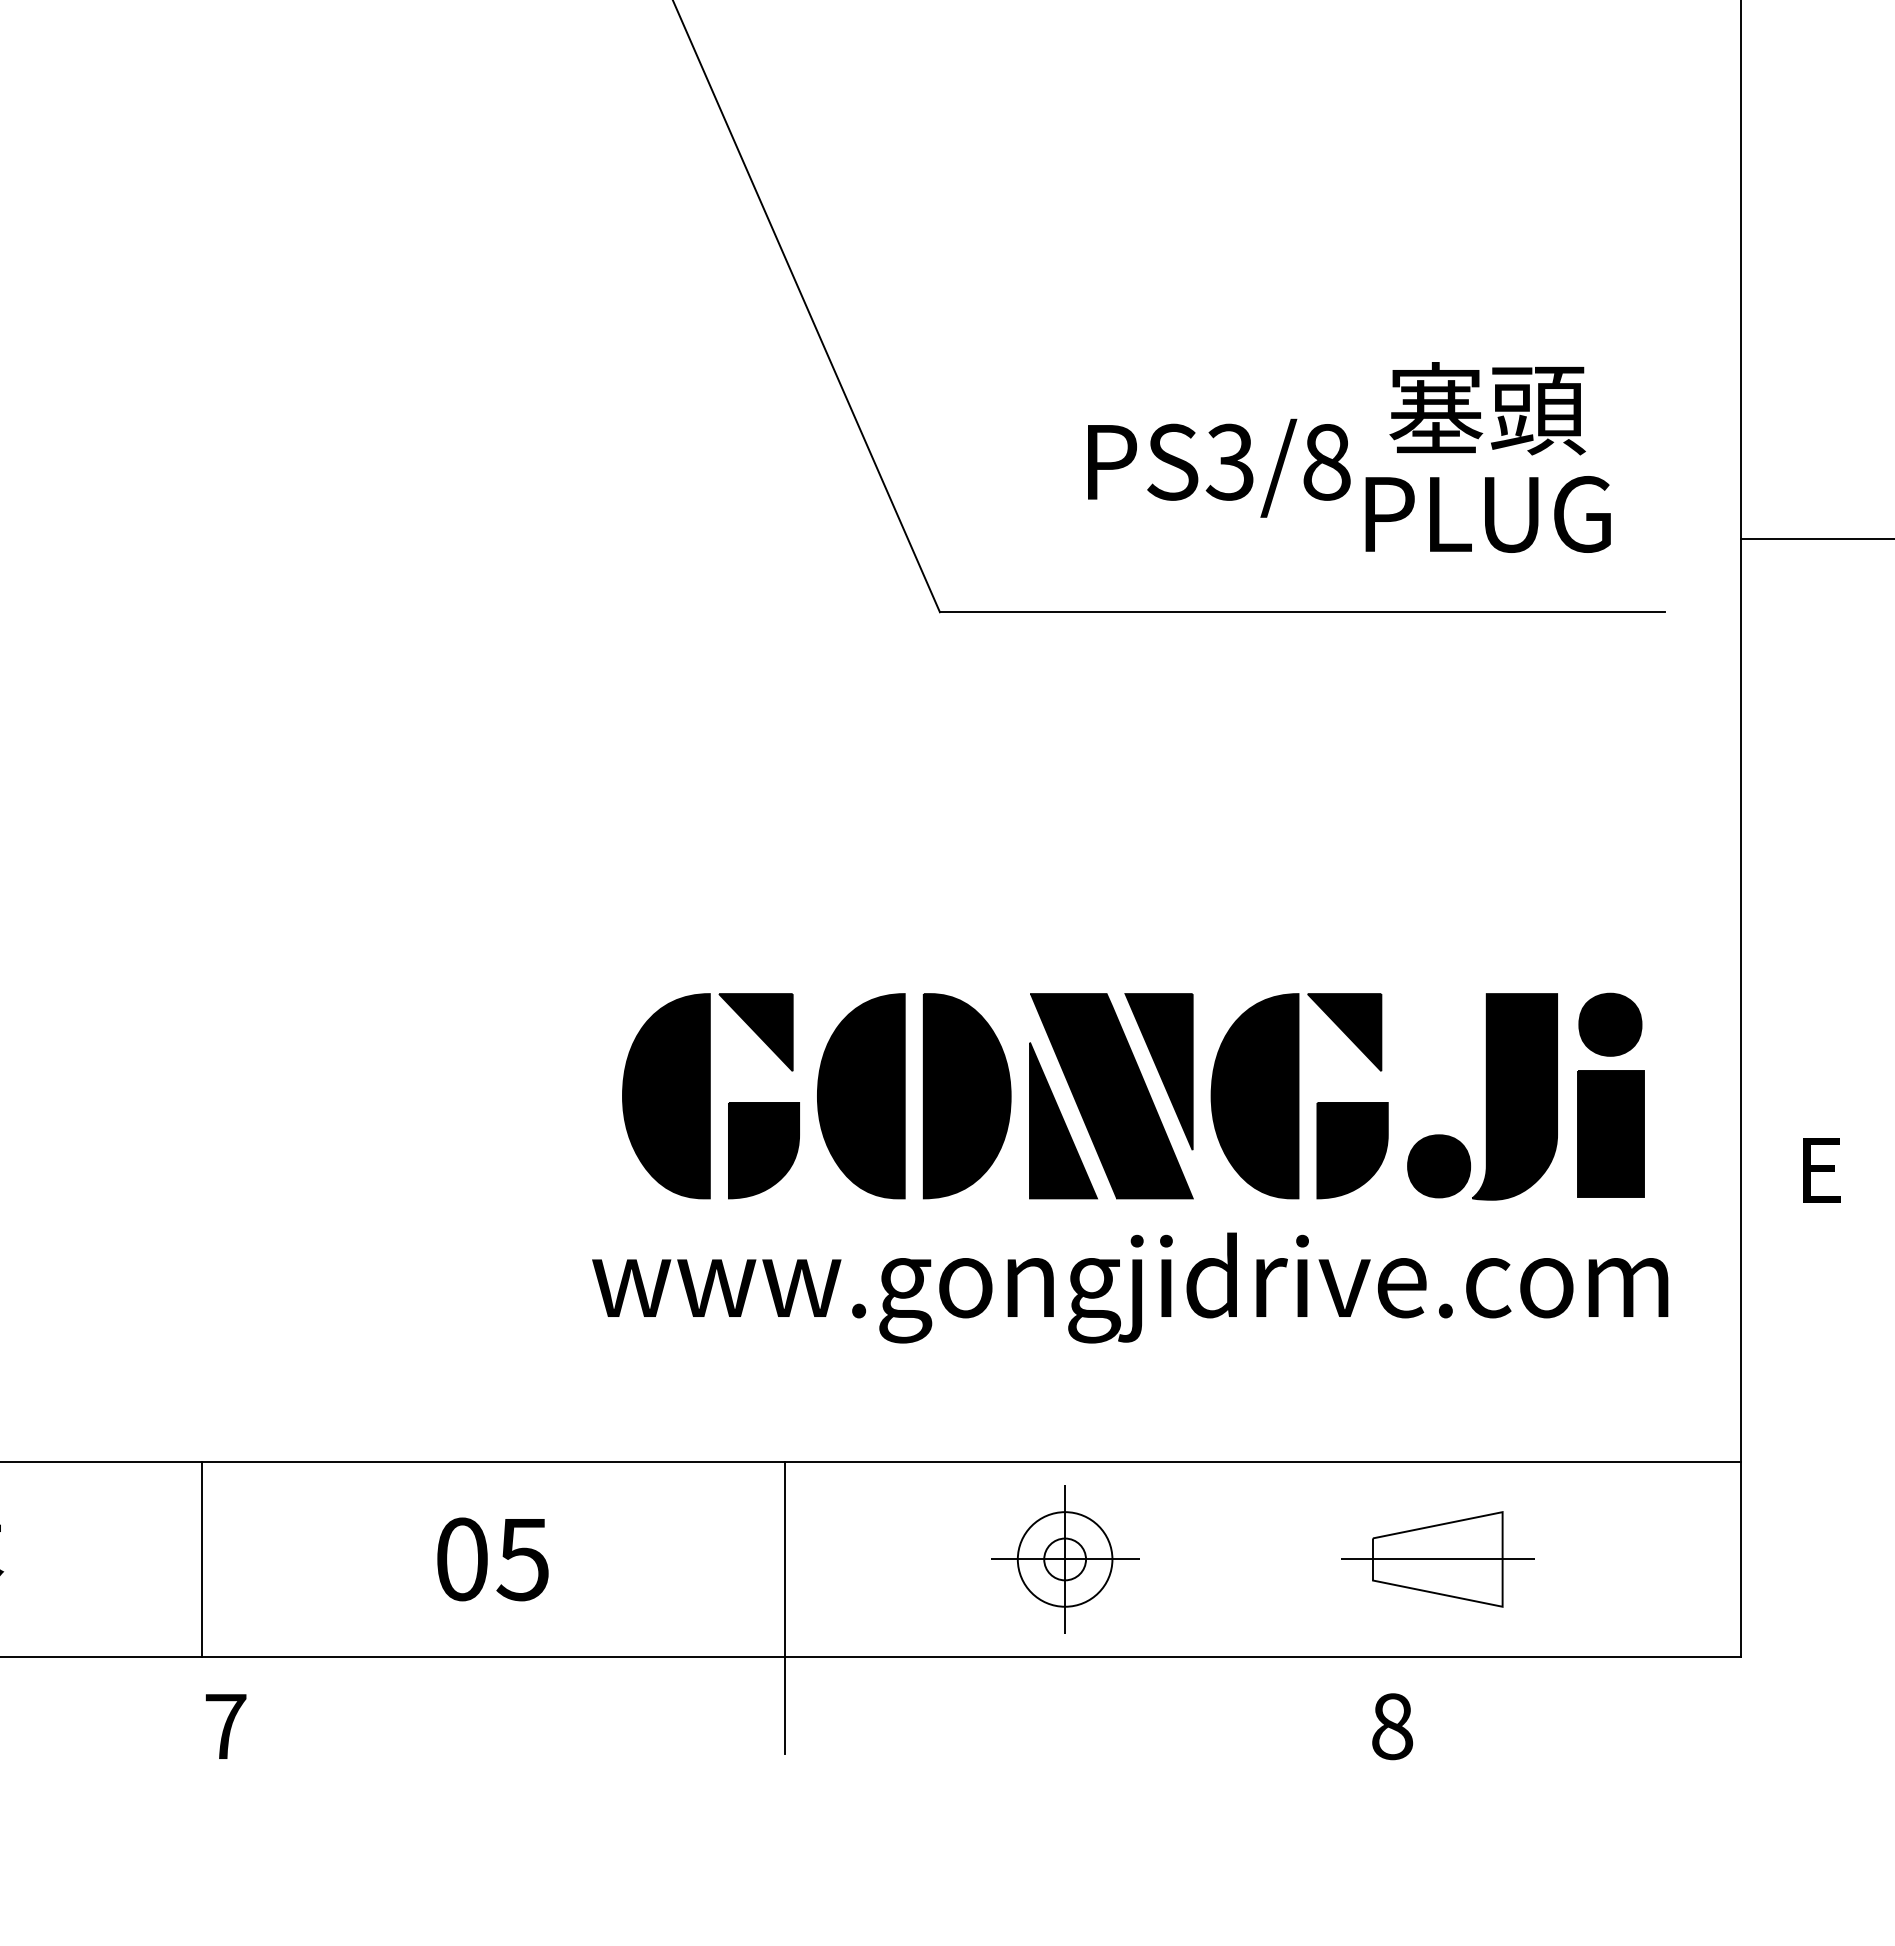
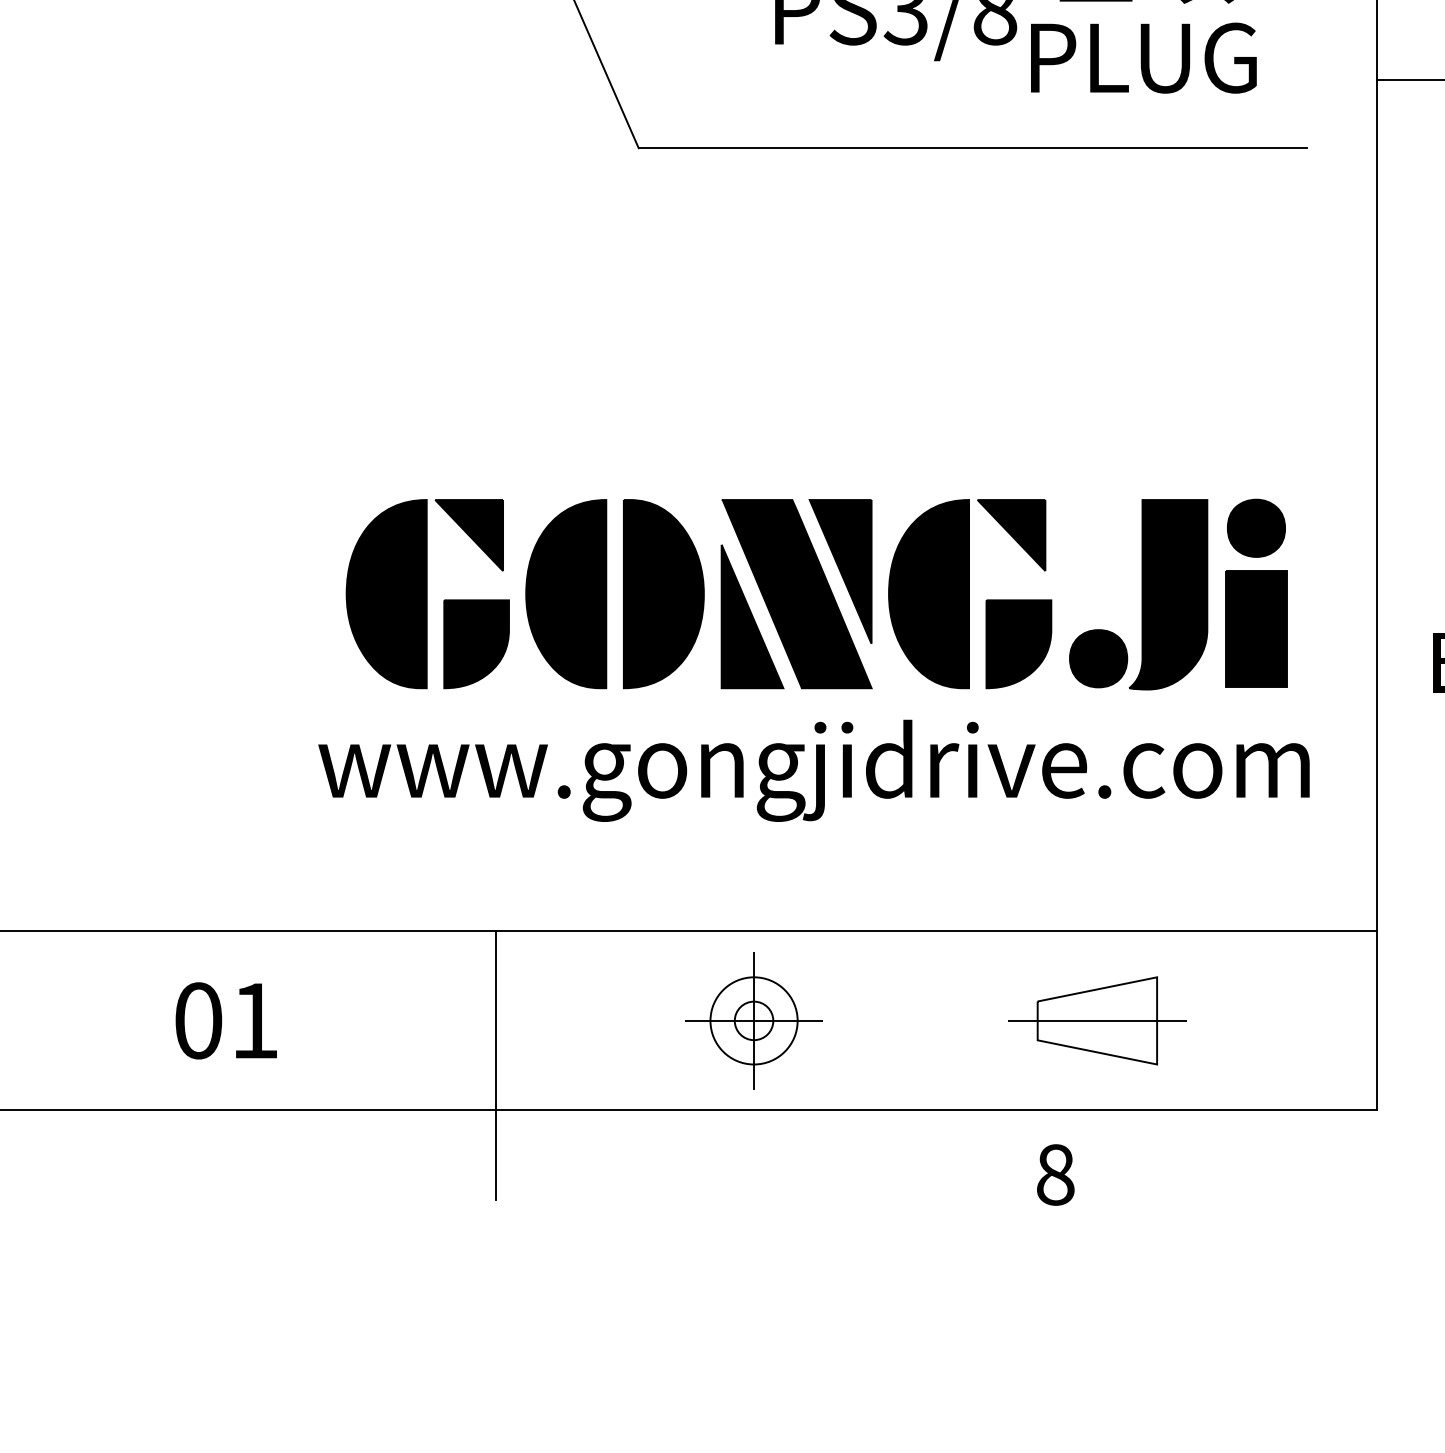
text: (522, 1560) -> (254, 1021), 05 -> 01

